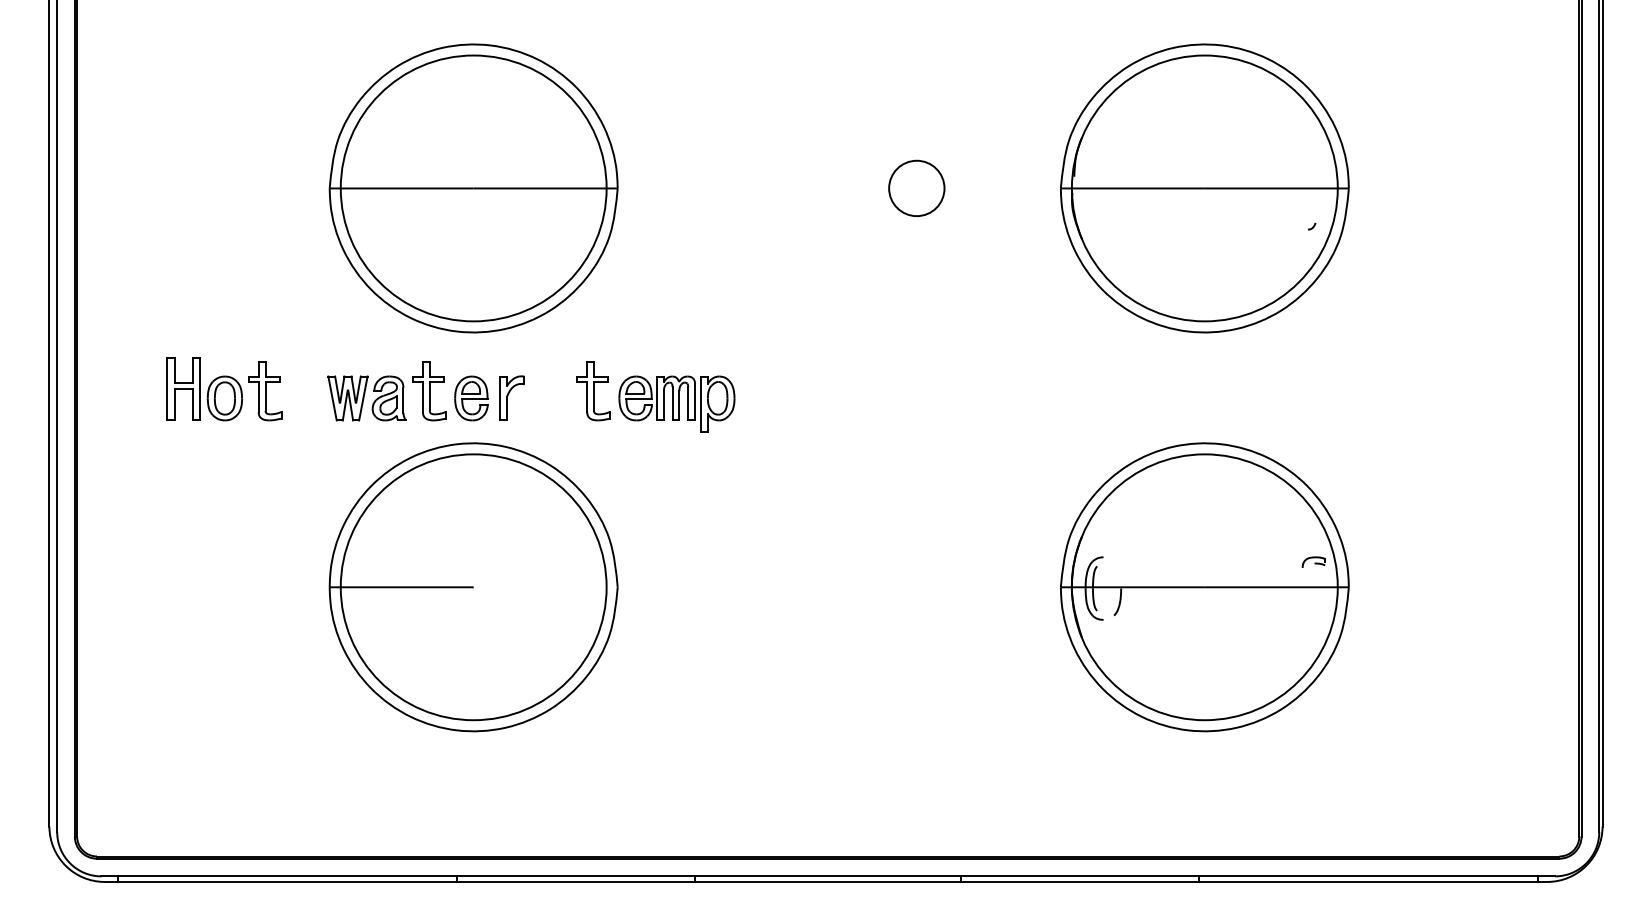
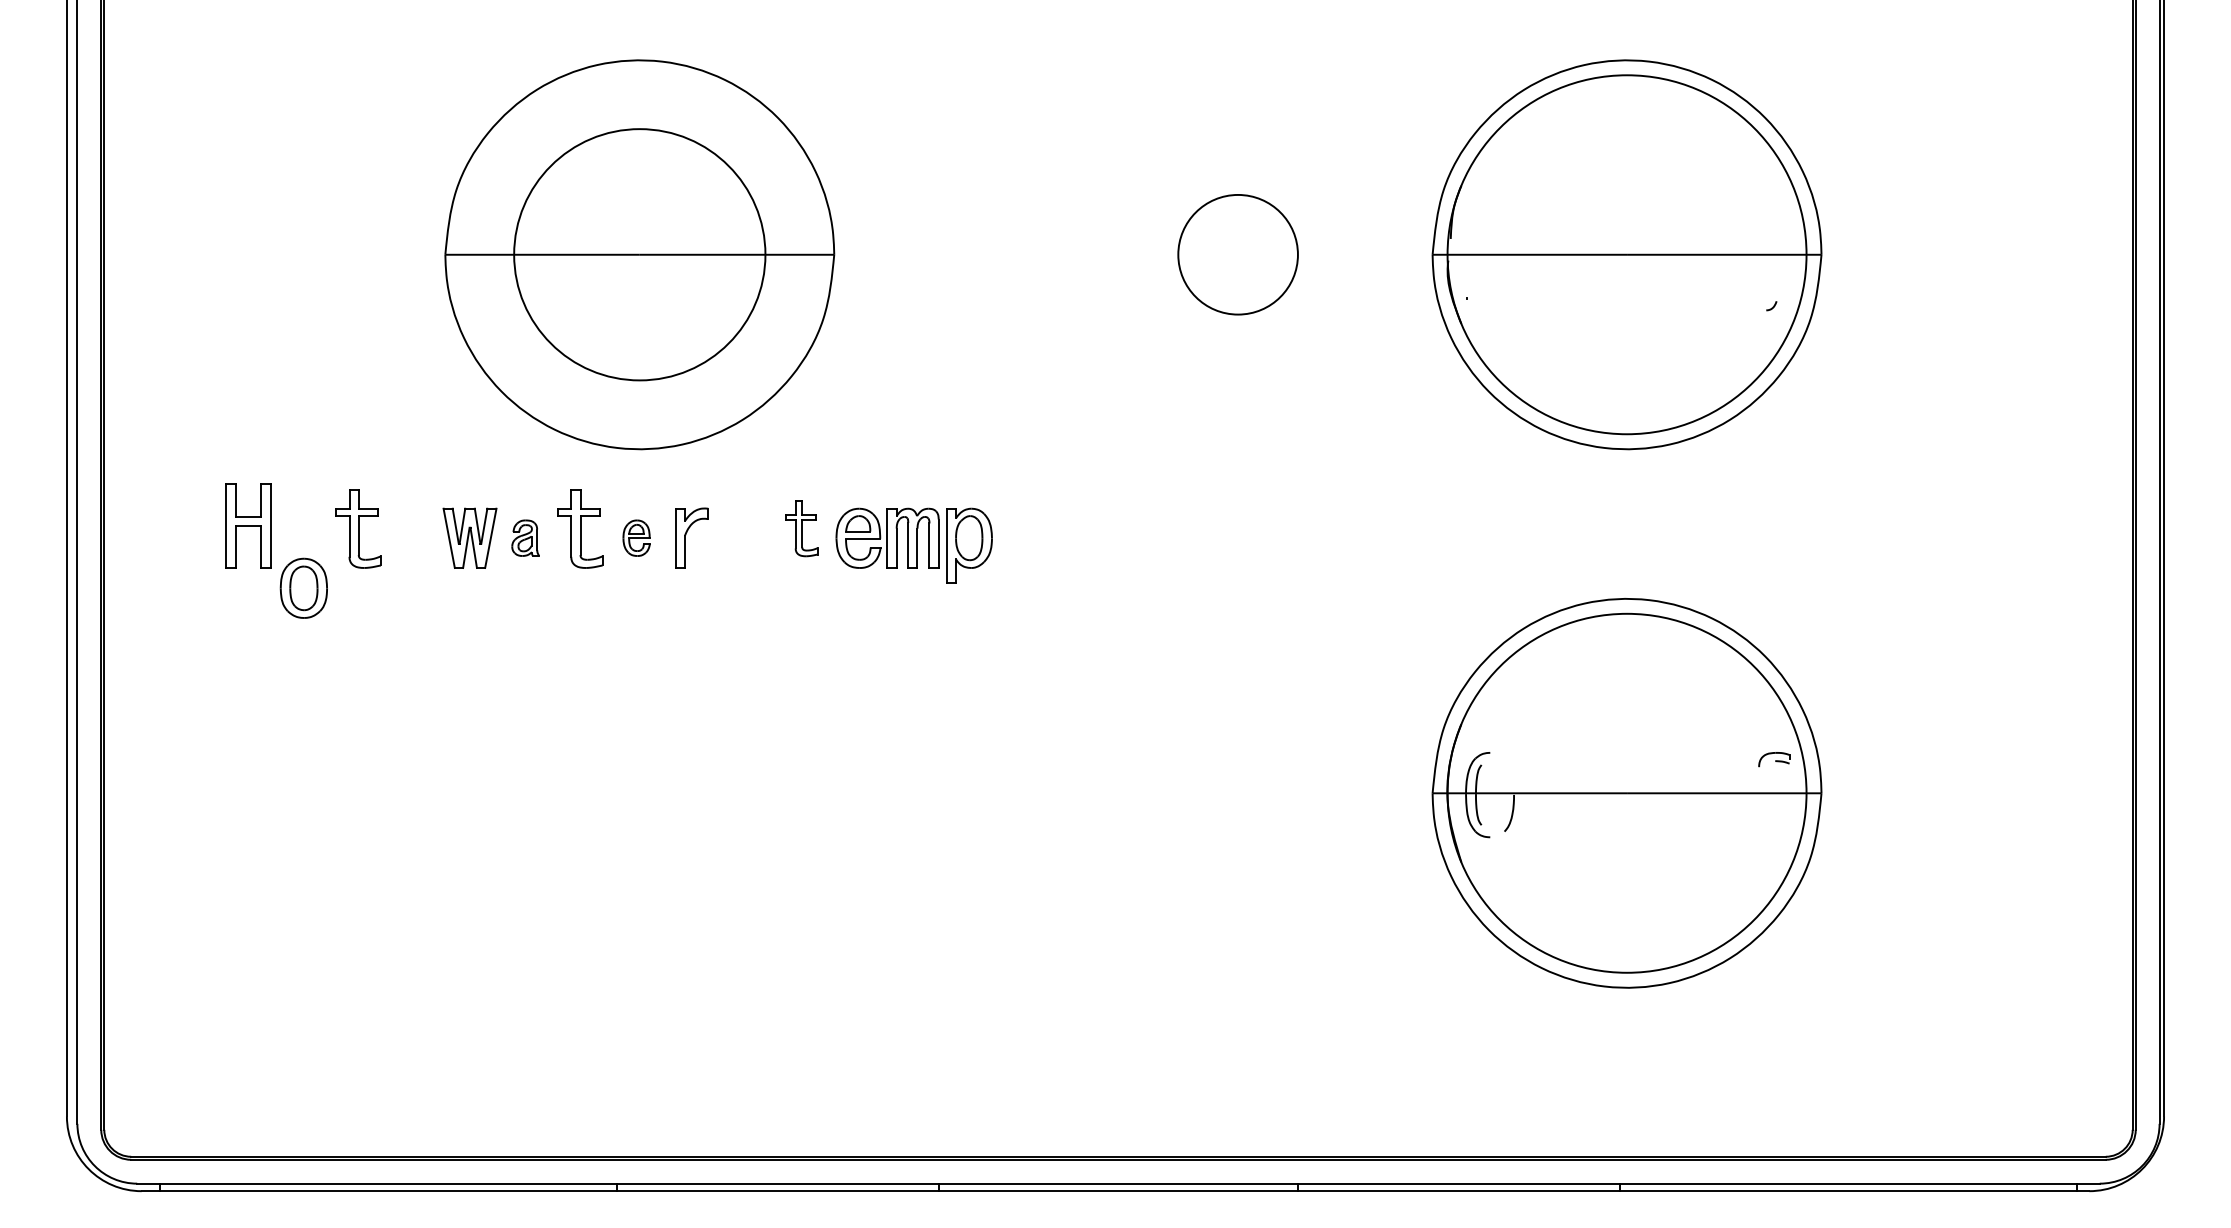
circle: (473, 188) -> (639, 254), size x0.7
circle: (916, 188) -> (1237, 254), size x1.6
part: (593, 391) -> (801, 528), size x0.7
part: (224, 397) -> (303, 587), moved
part: (389, 397) -> (525, 537), size x0.6
part: (471, 397) -> (636, 537), size x0.6
part: (473, 587) -> (639, 793), removed

